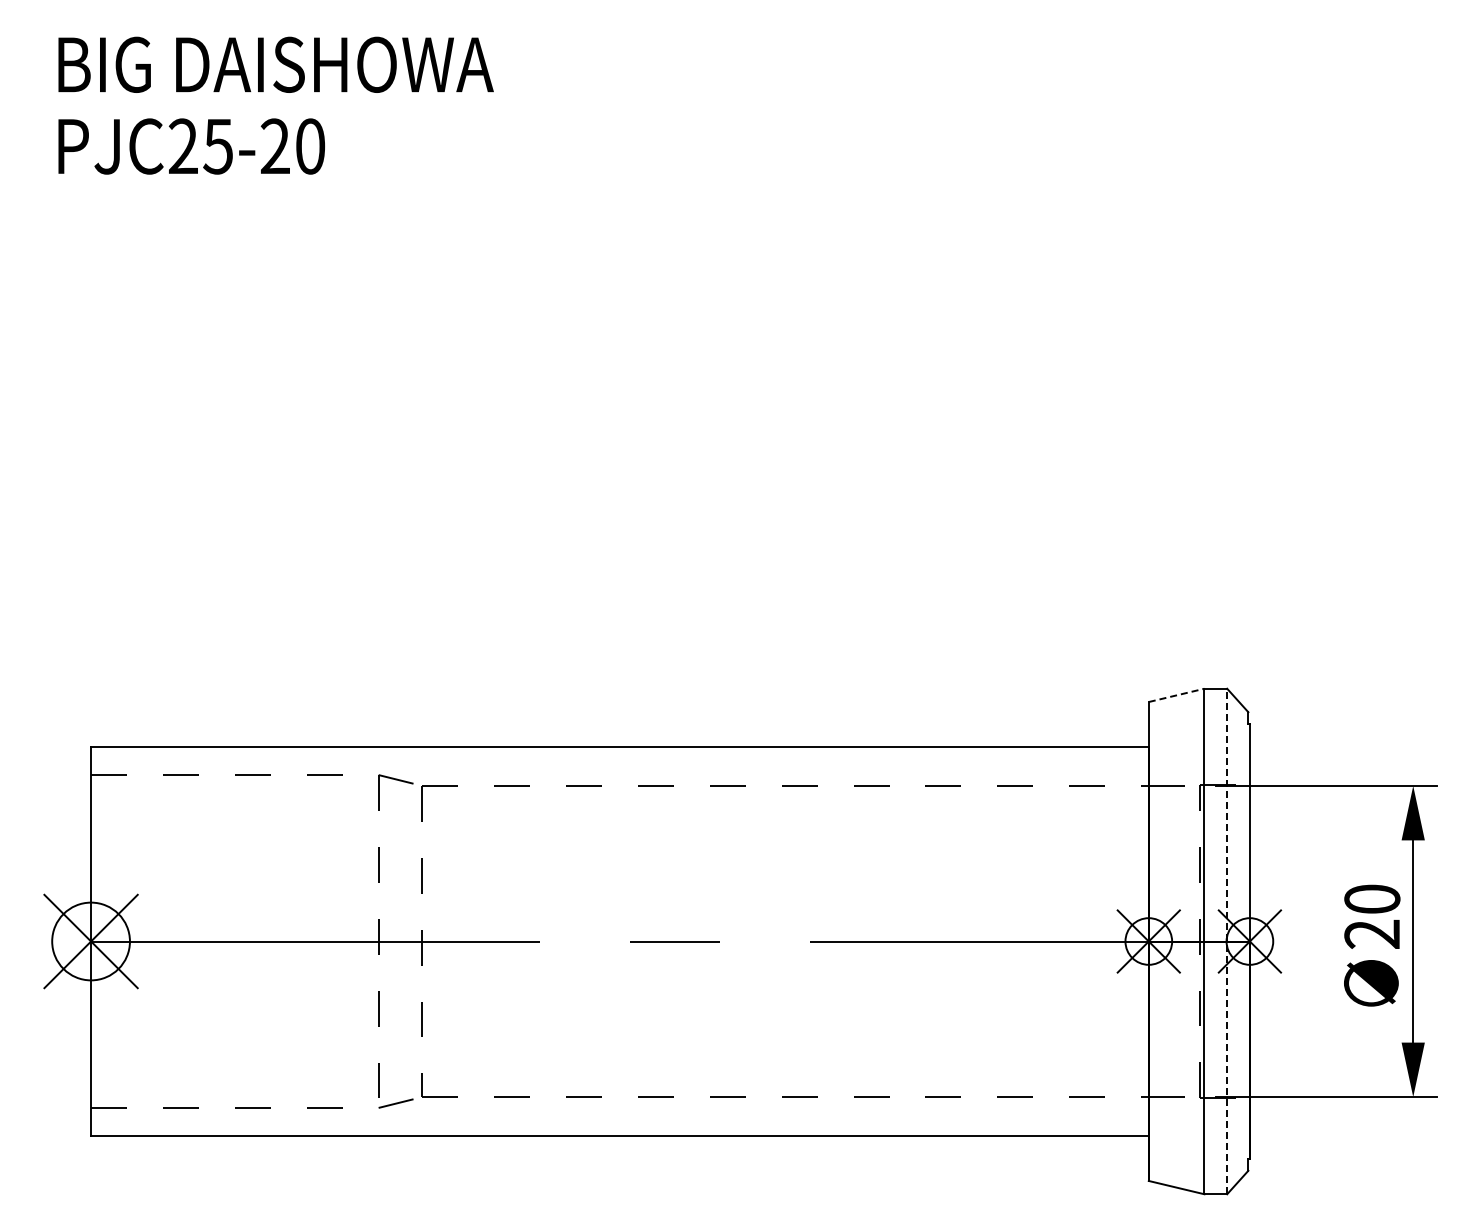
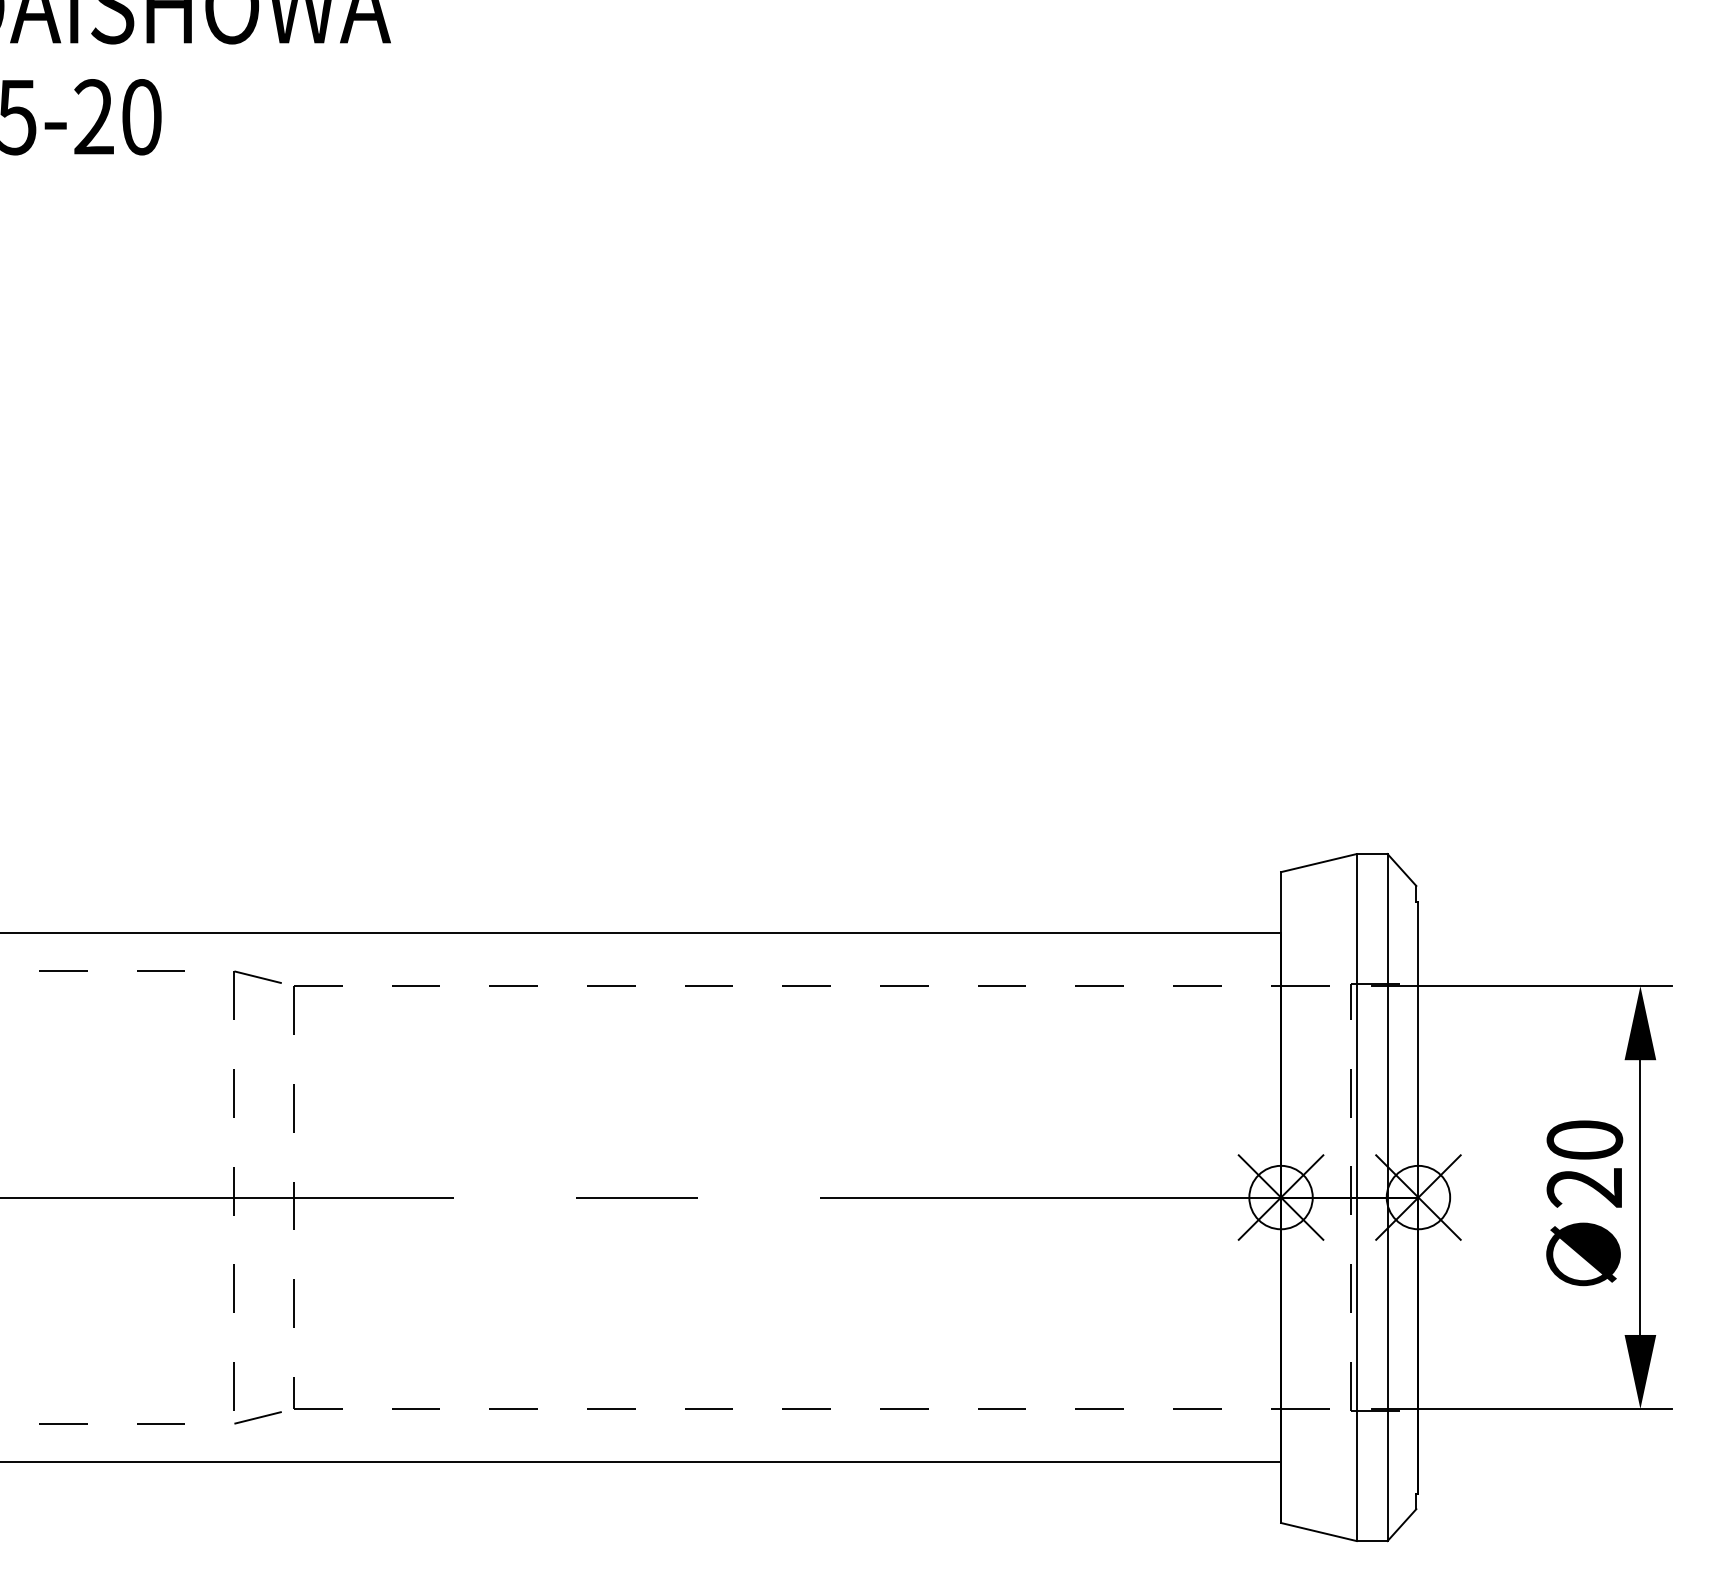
line: (1176, 695) -> (1318, 863), dashed -> solid
line: (1227, 941) -> (1388, 1197), dashed -> solid

